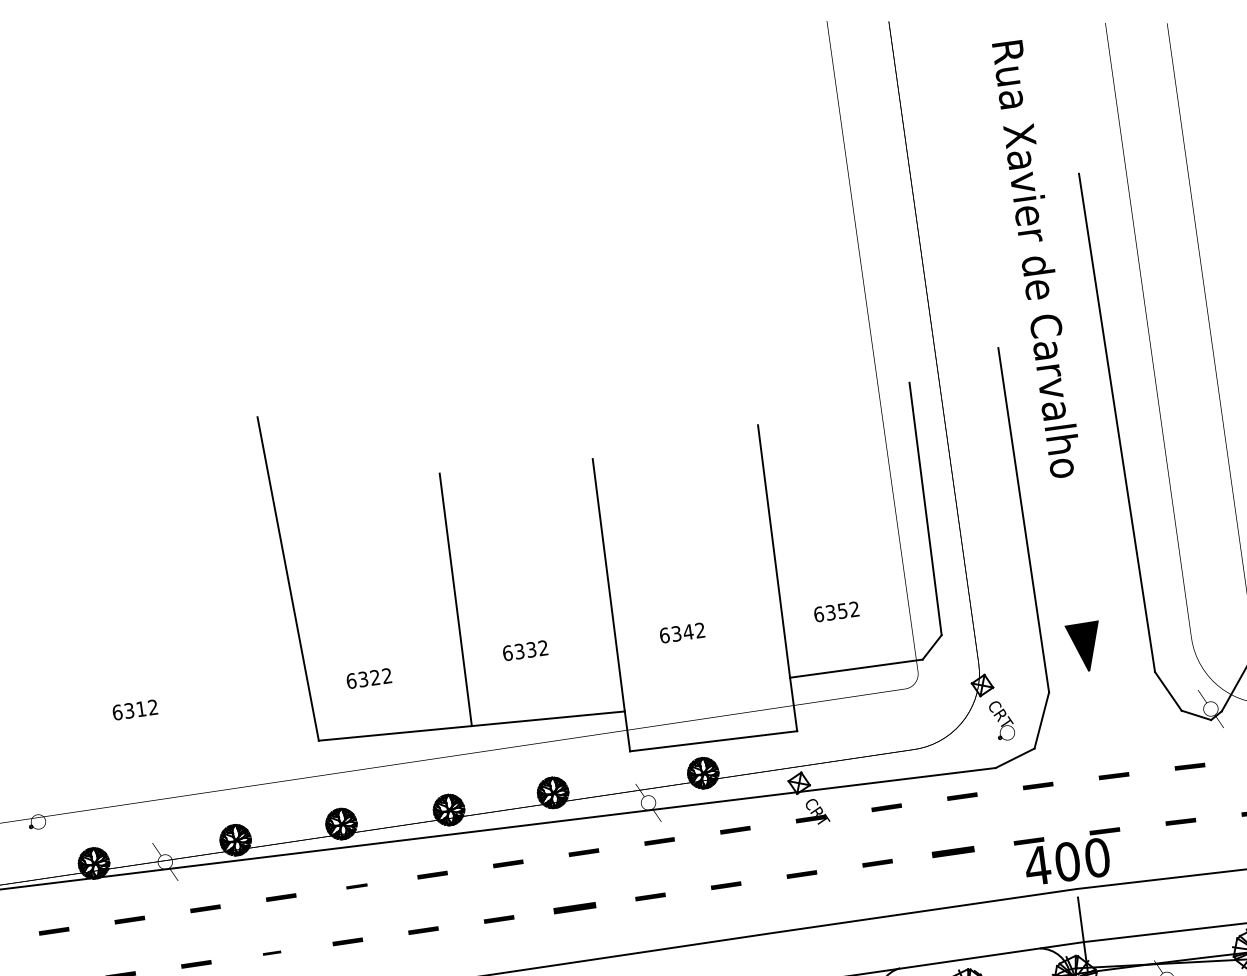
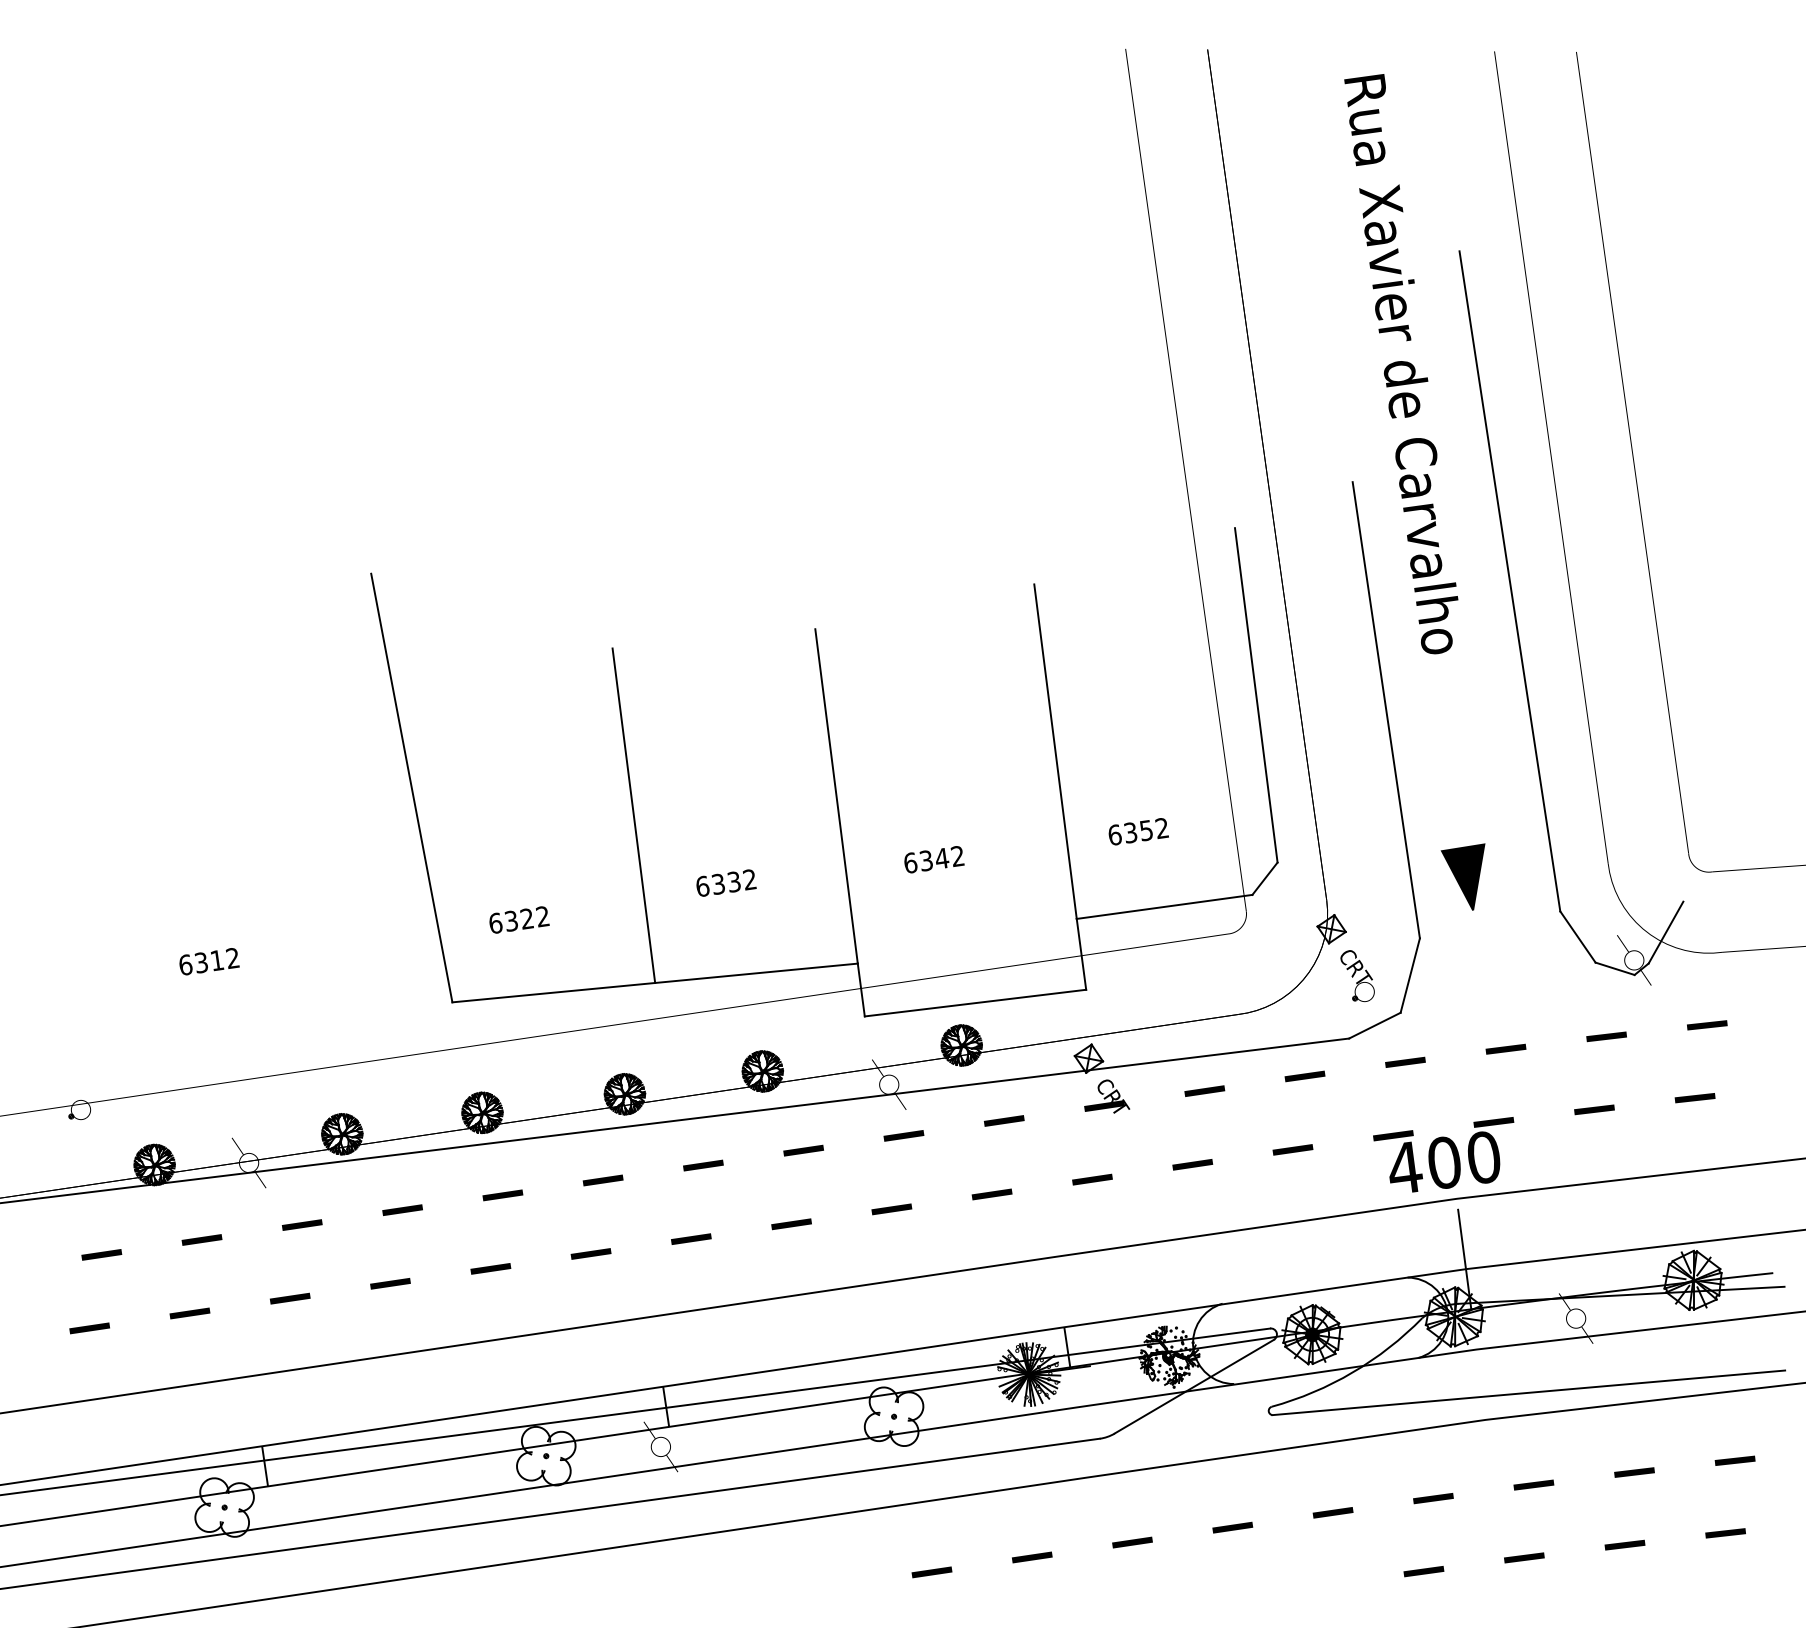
part: (952, 851) -> (1292, 1149), size x0.71
part: (356, 886) -> (502, 1195), size x1.43
part: (574, 908) -> (791, 1224), size x0.71
part: (272, 952) -> (390, 1283), size x1.67

